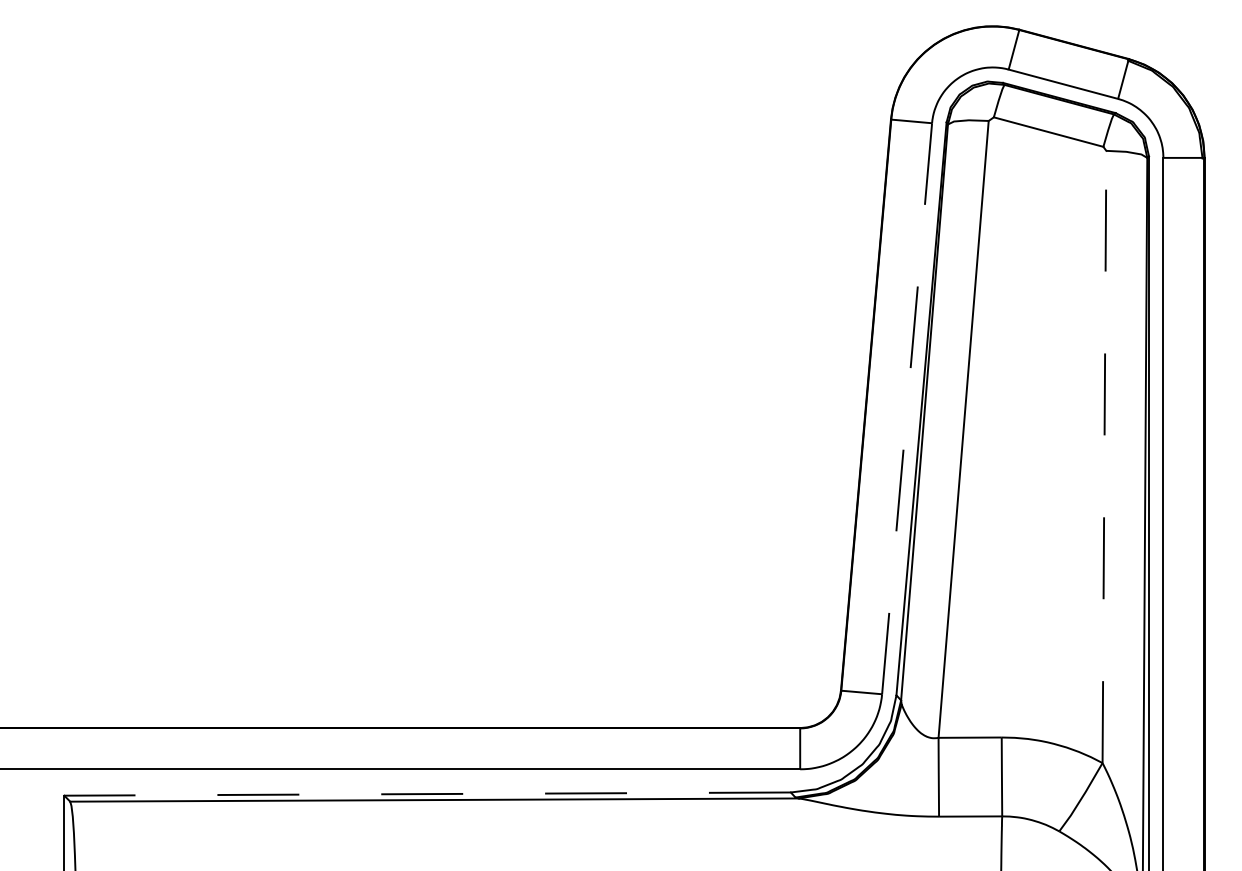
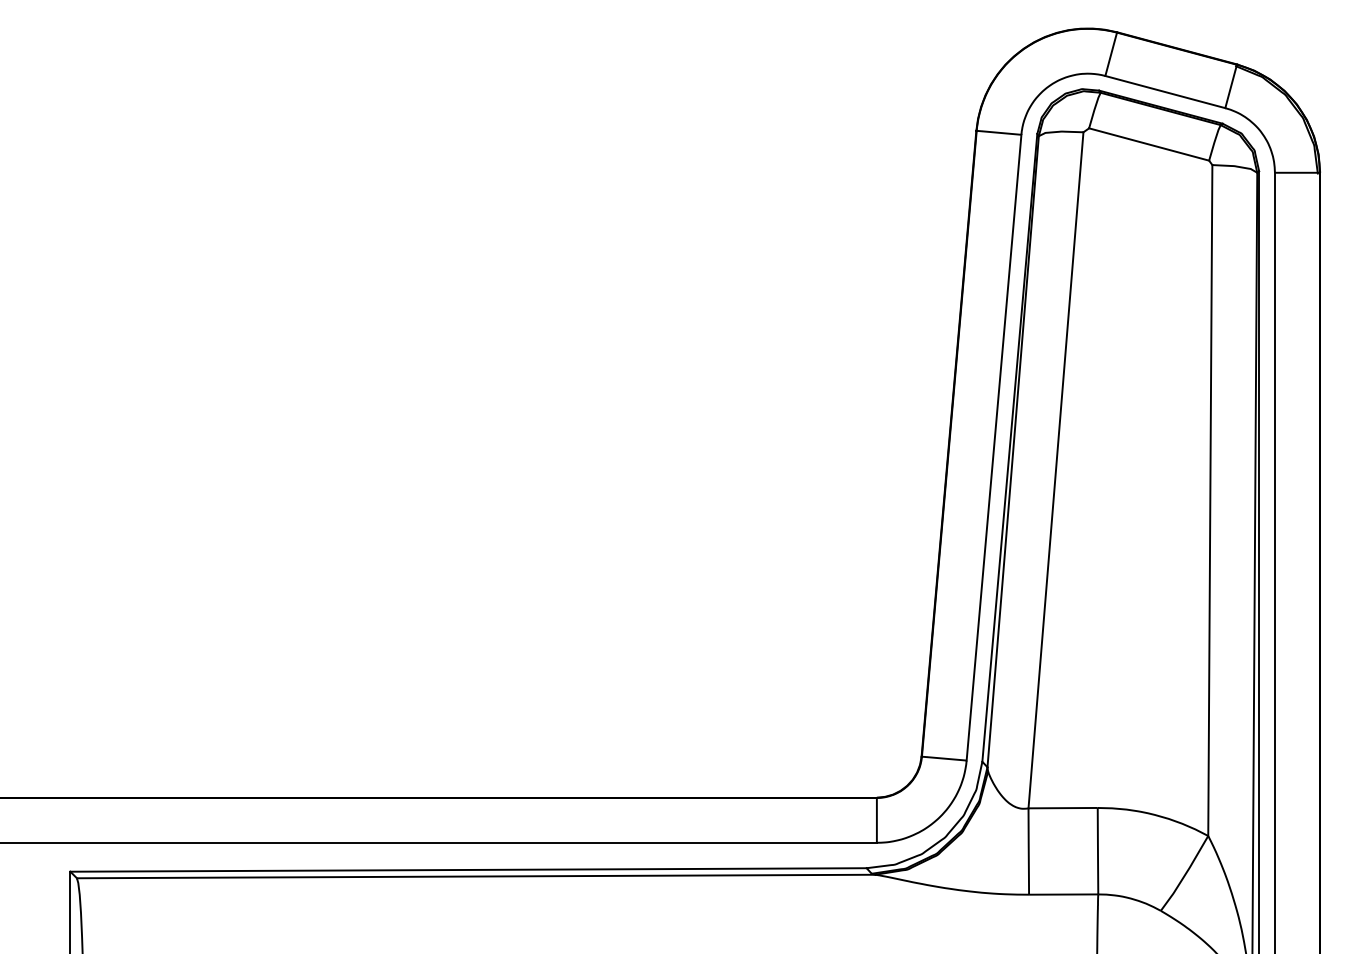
line: (907, 409) -> (994, 448), dashed -> solid
line: (1104, 456) -> (1210, 500), dashed -> solid
line: (427, 793) -> (468, 869), dashed -> solid

